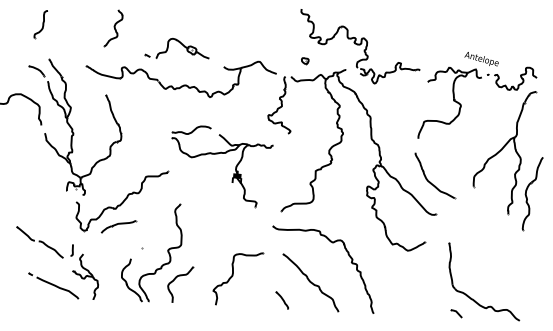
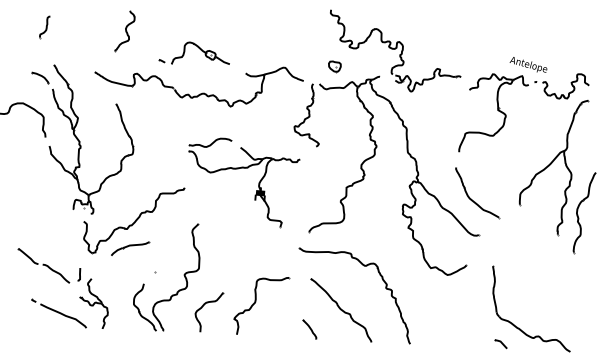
part: (40, 24) -> (44, 26), size x0.7
part: (305, 61) -> (335, 67), size x1.6
part: (175, 279) -> (203, 306), moved

